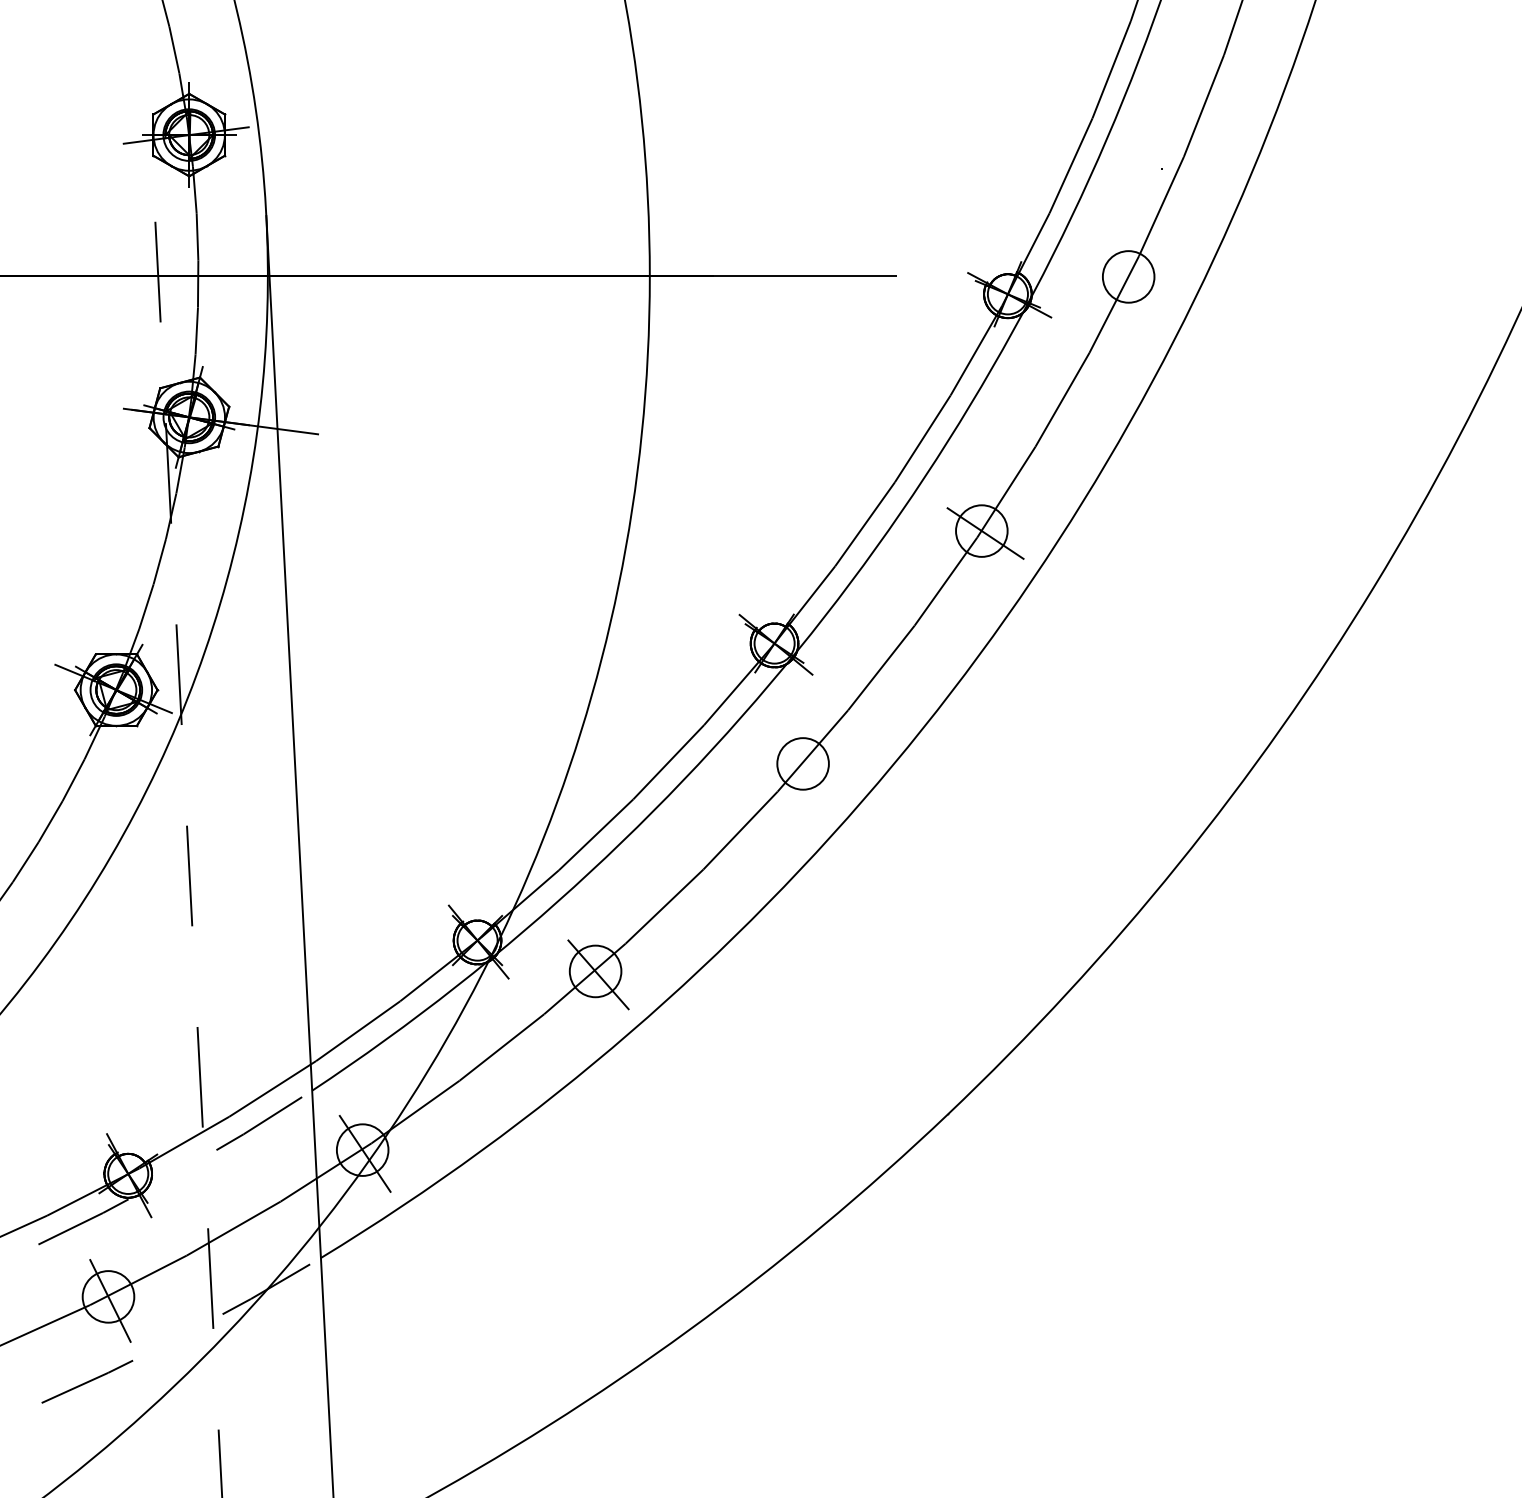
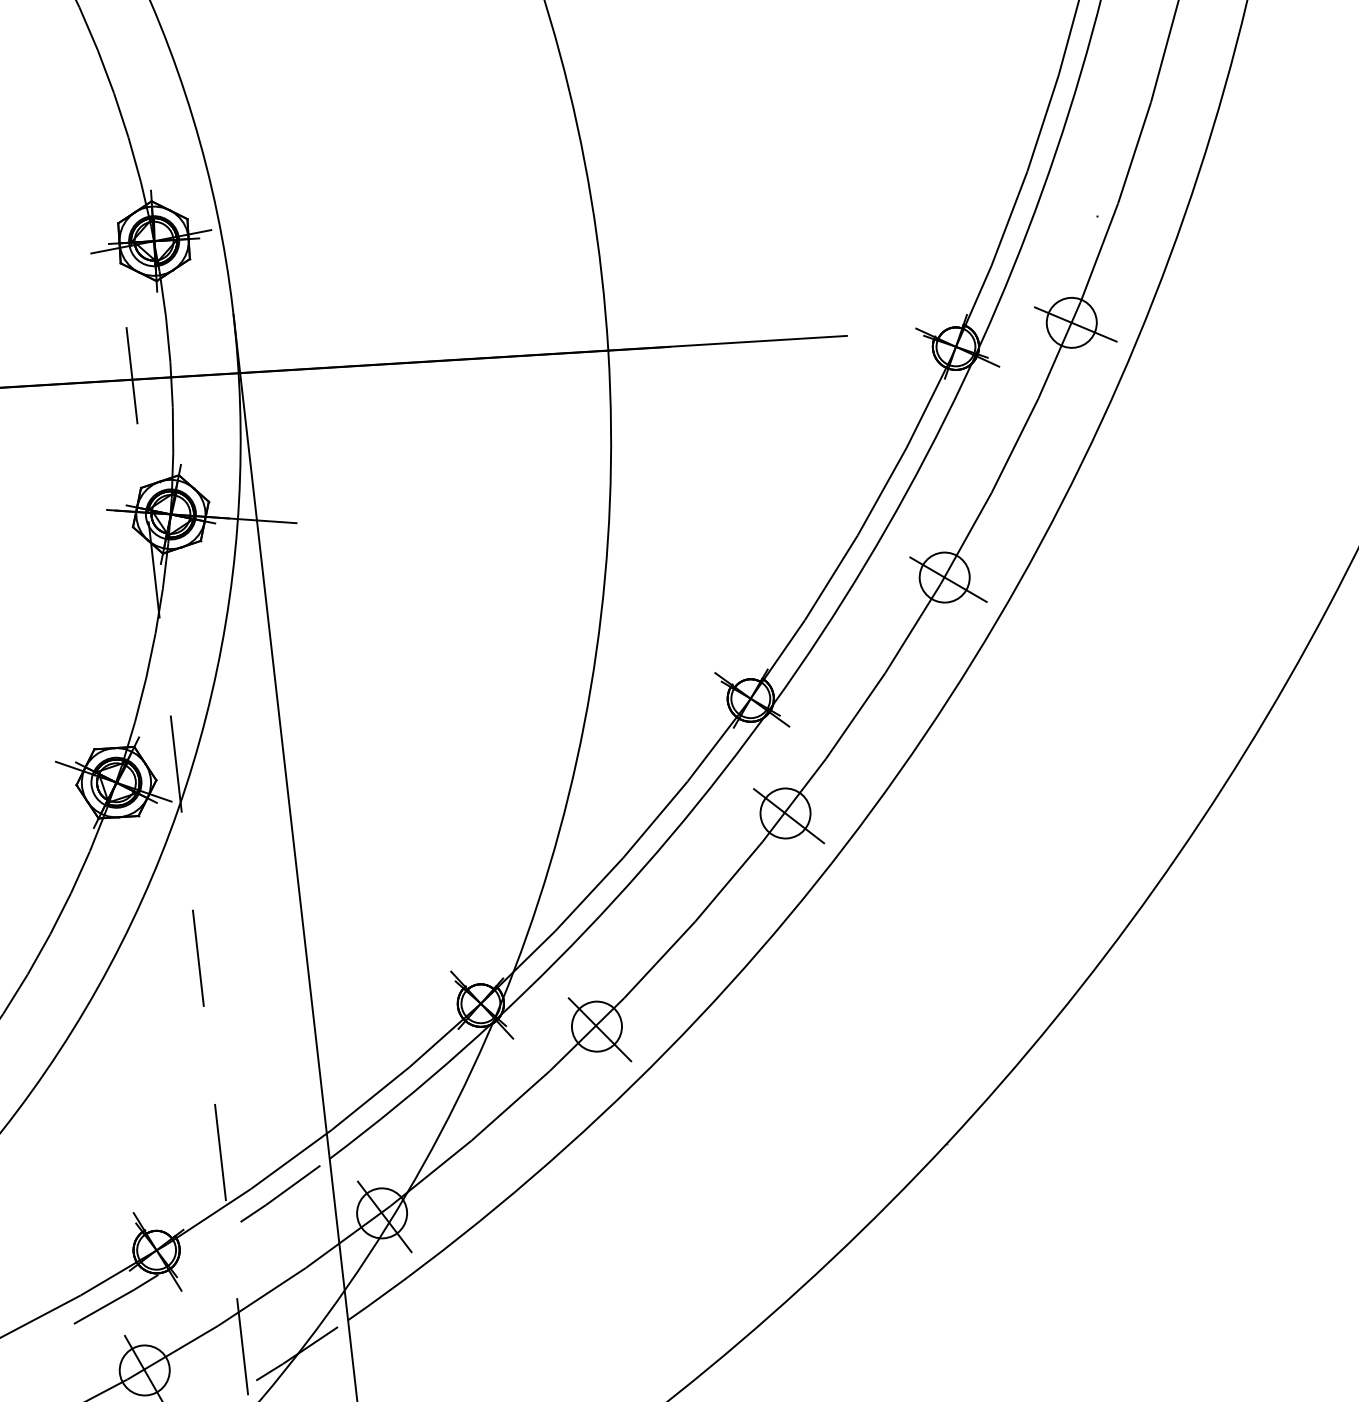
line: (1132, 278) -> (1075, 324), added
line: (806, 766) -> (788, 815), added

